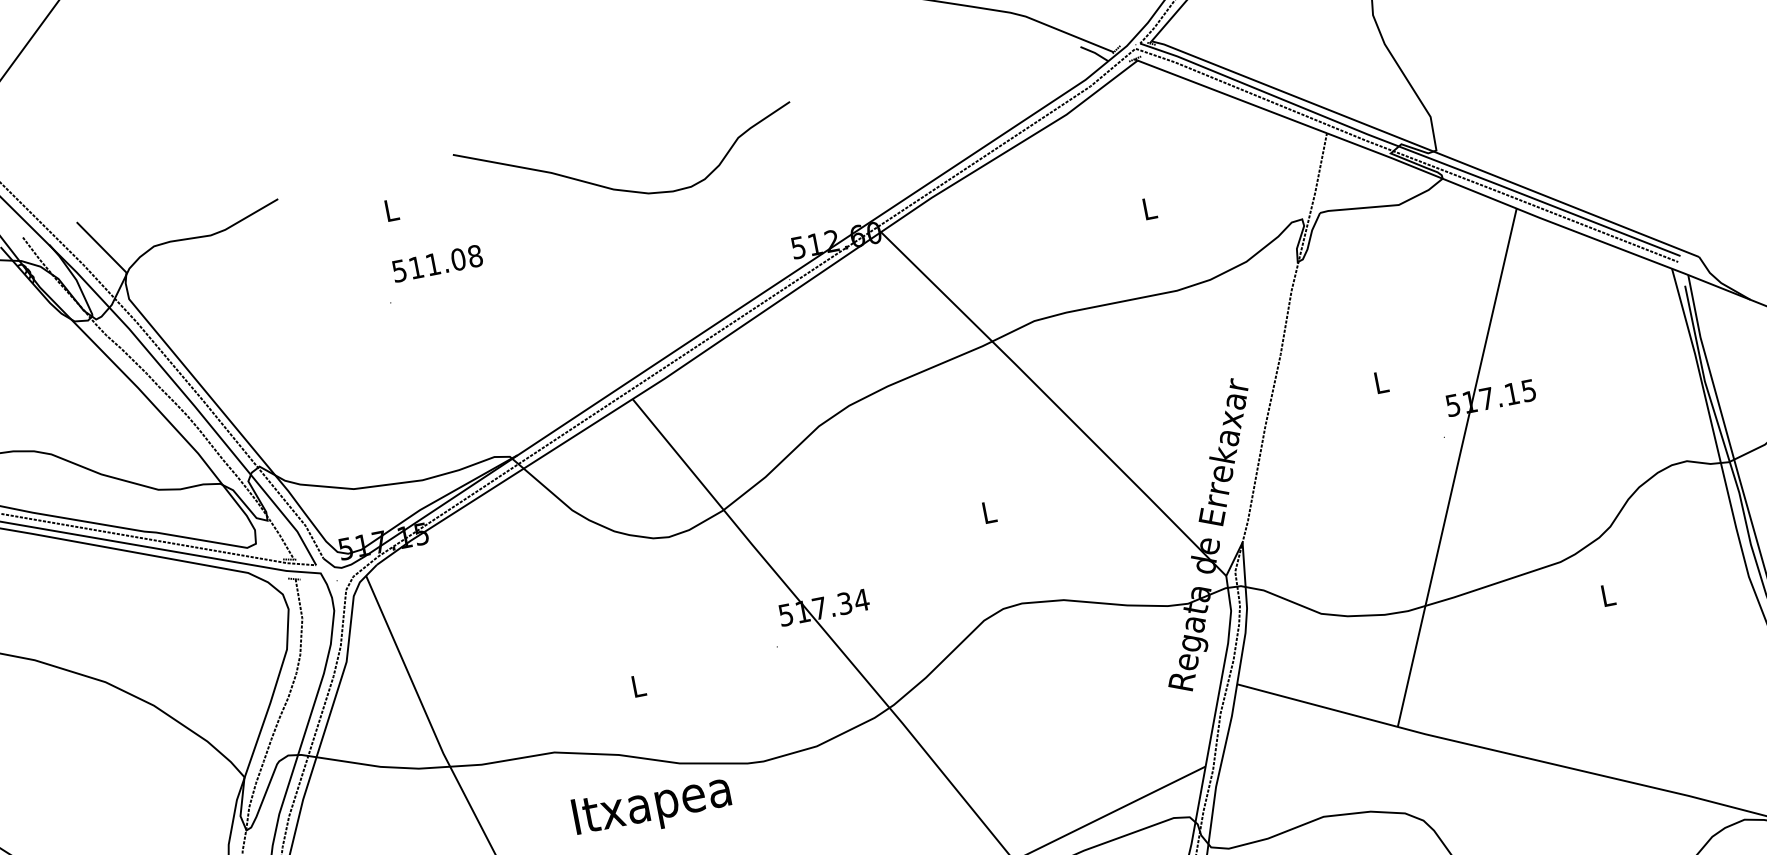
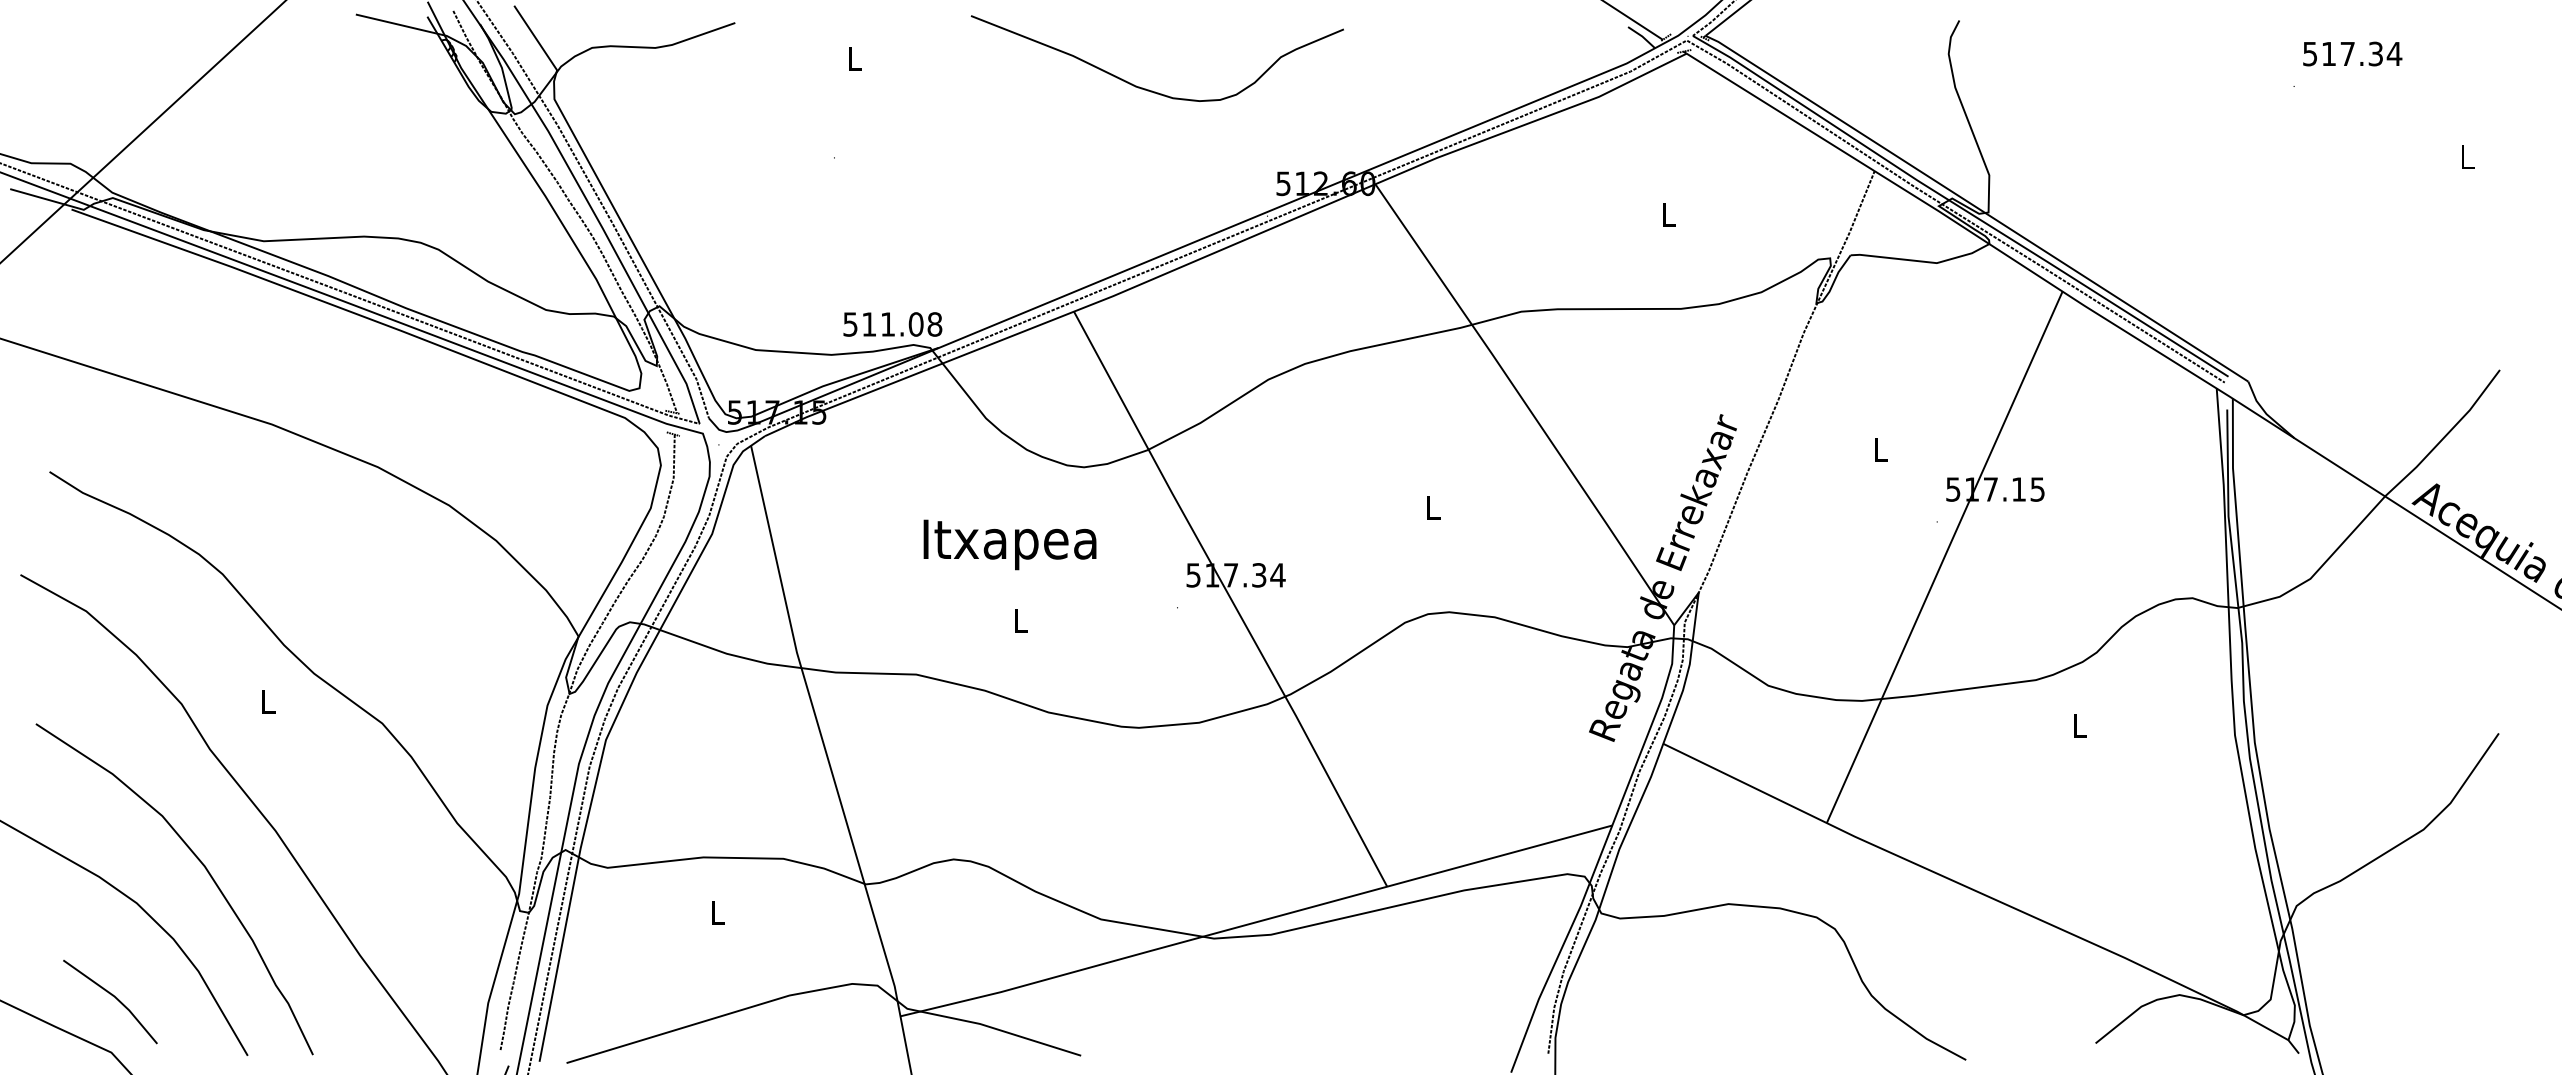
curve: (623, 189) -> (1146, 88), moved
text: (437, 263) -> (892, 324), moved
text: (651, 807) -> (1009, 544), moved

